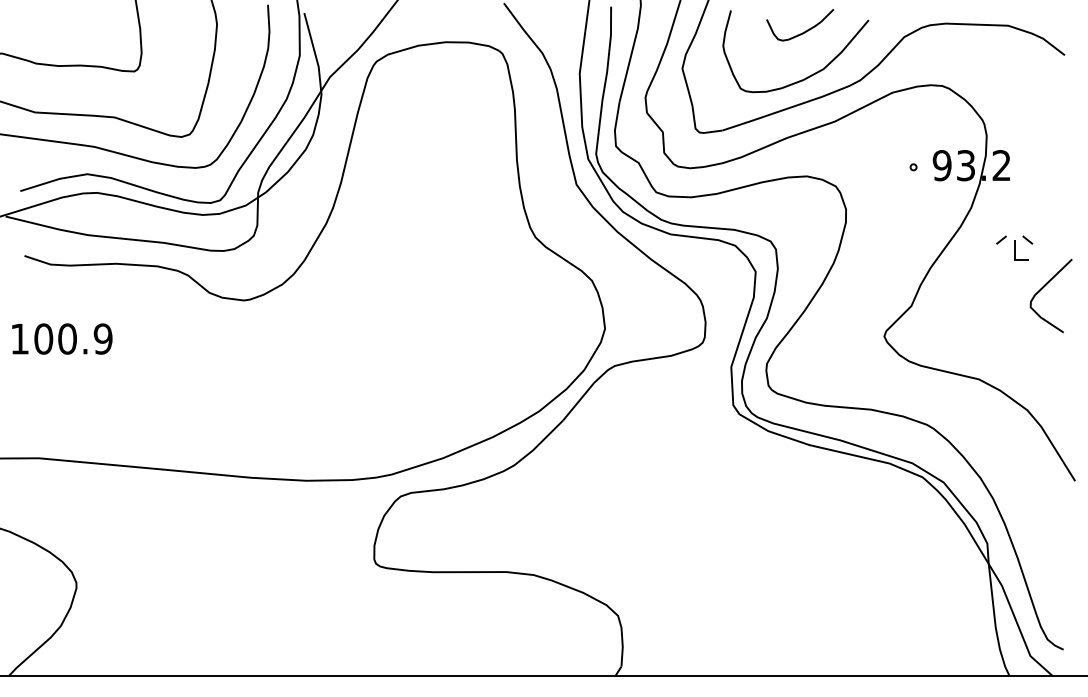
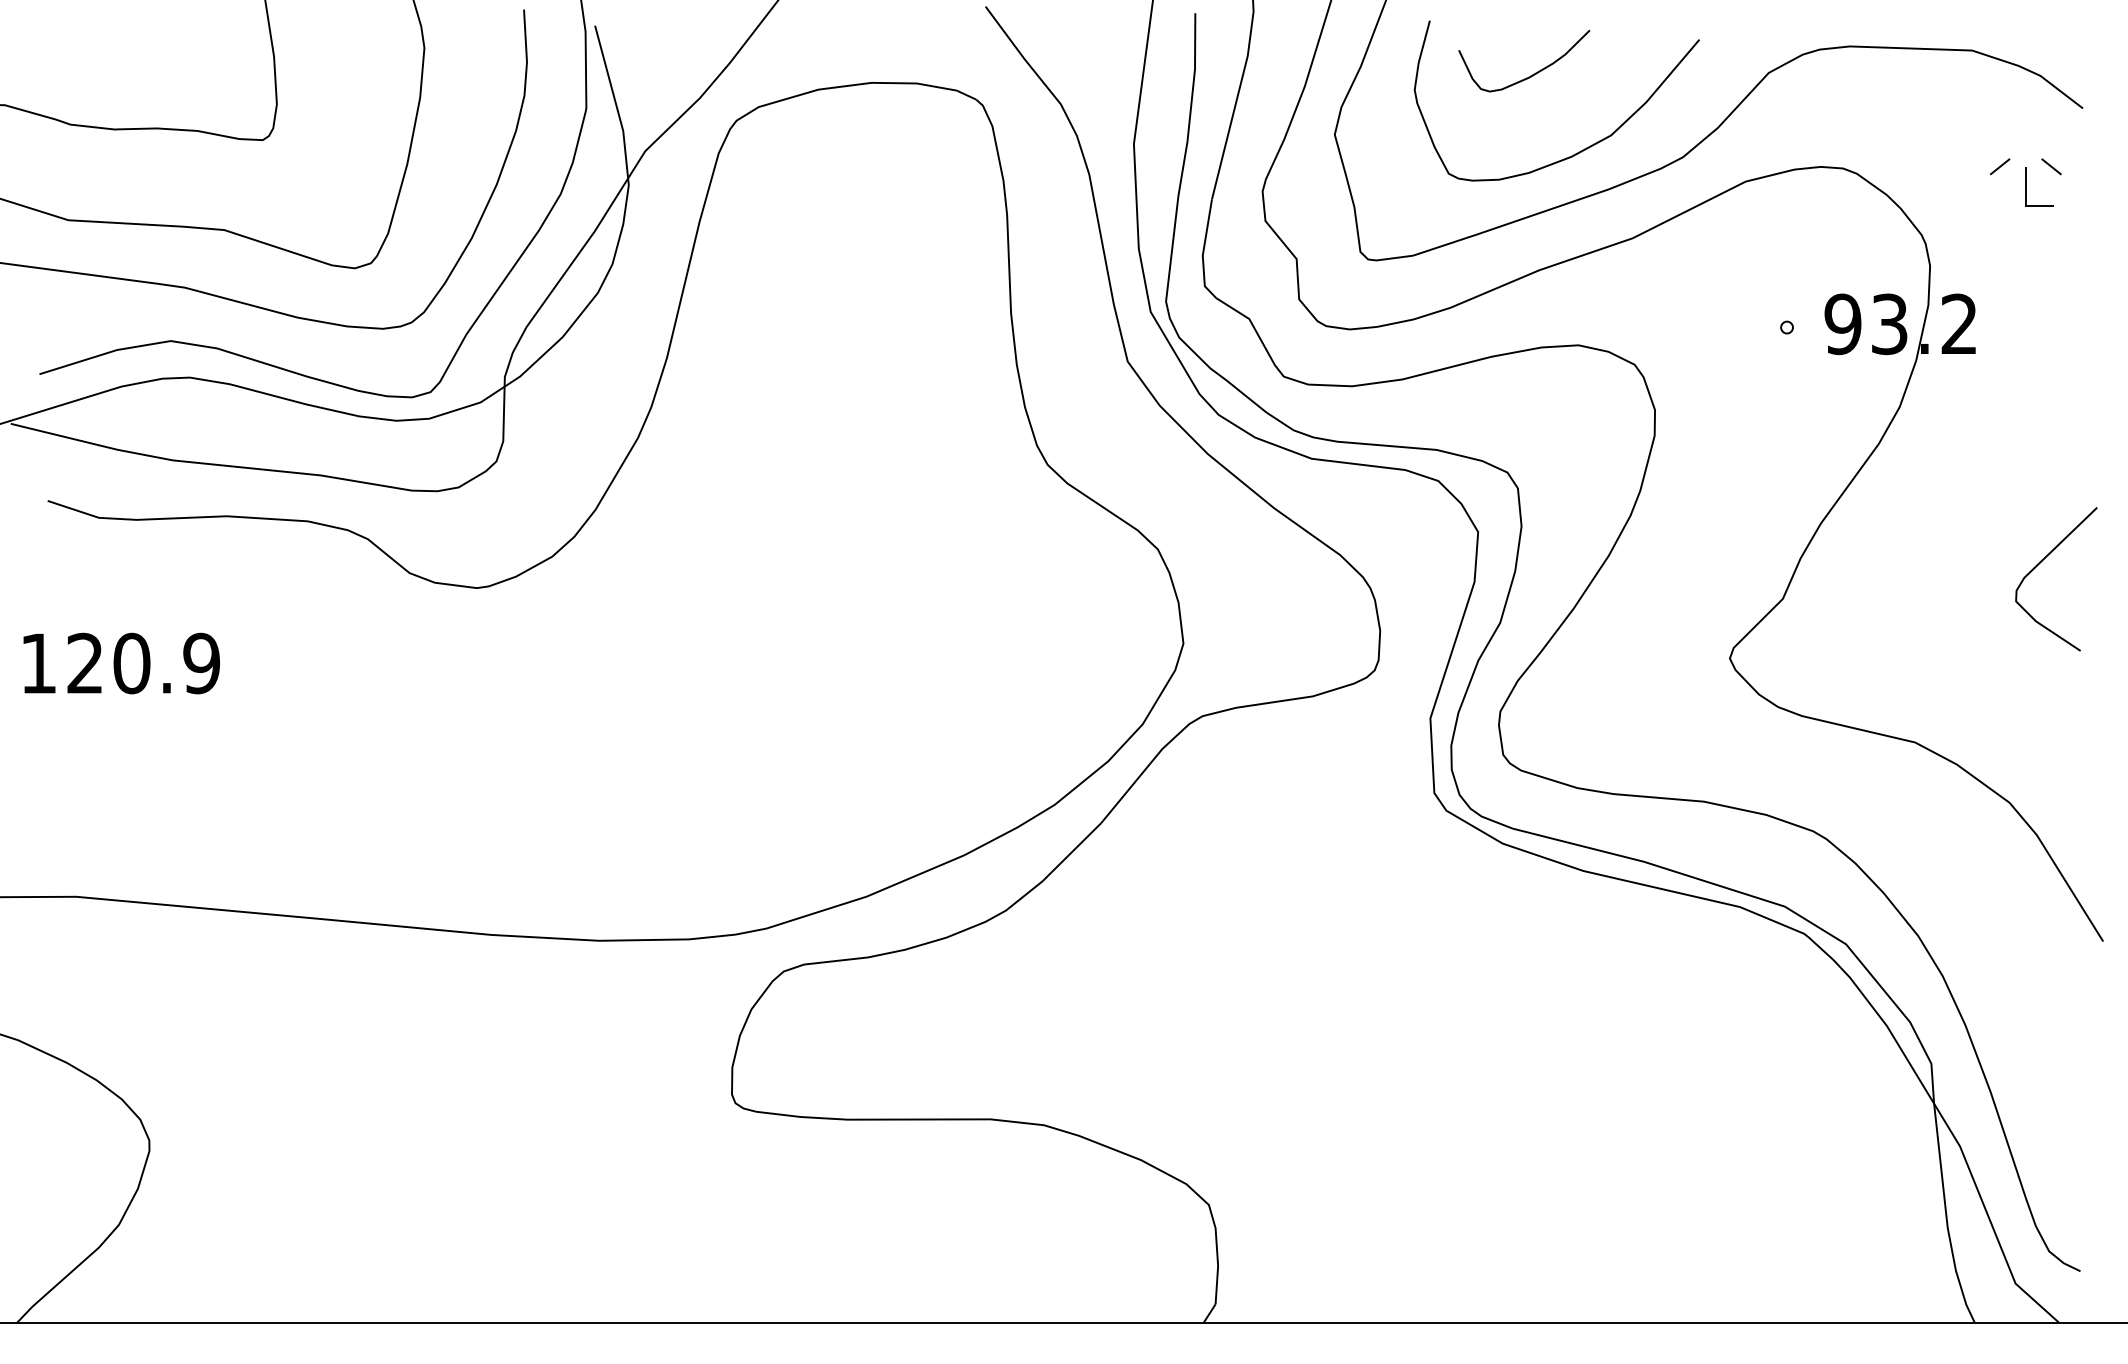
curve: (805, 30) -> (1534, 71), moved
part: (1014, 247) -> (2025, 181), moved
text: (43, 338) -> (84, 662), 100.9 -> 120.9

